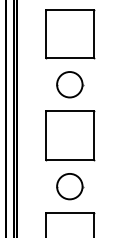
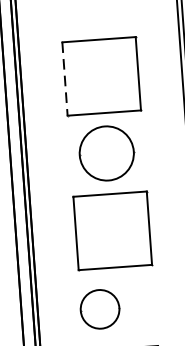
line: (45, 34) -> (64, 80), solid -> dashed
part: (70, 84) -> (108, 153), size x1.4
part: (70, 186) -> (101, 309), moved

